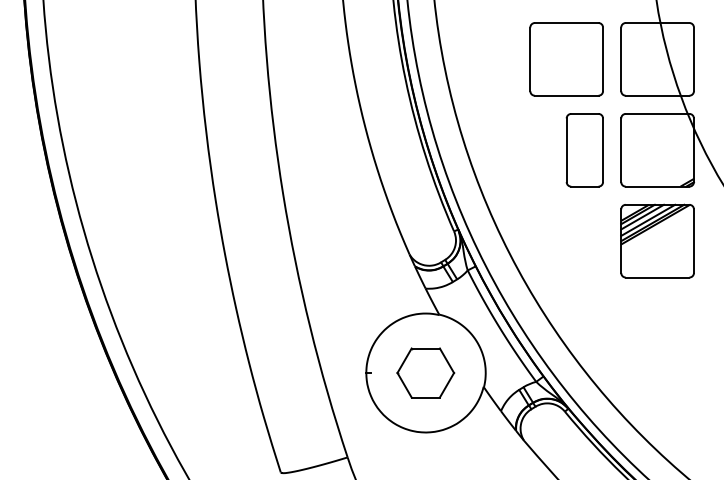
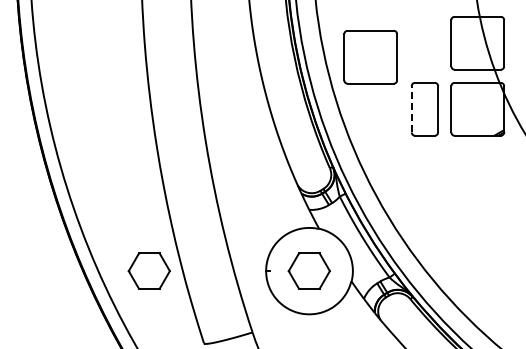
part: (566, 59) -> (370, 57), moved
line: (566, 149) -> (411, 108), solid -> dashed
part: (657, 240) -> (477, 174), removed
part: (204, 372) -> (148, 270), added

